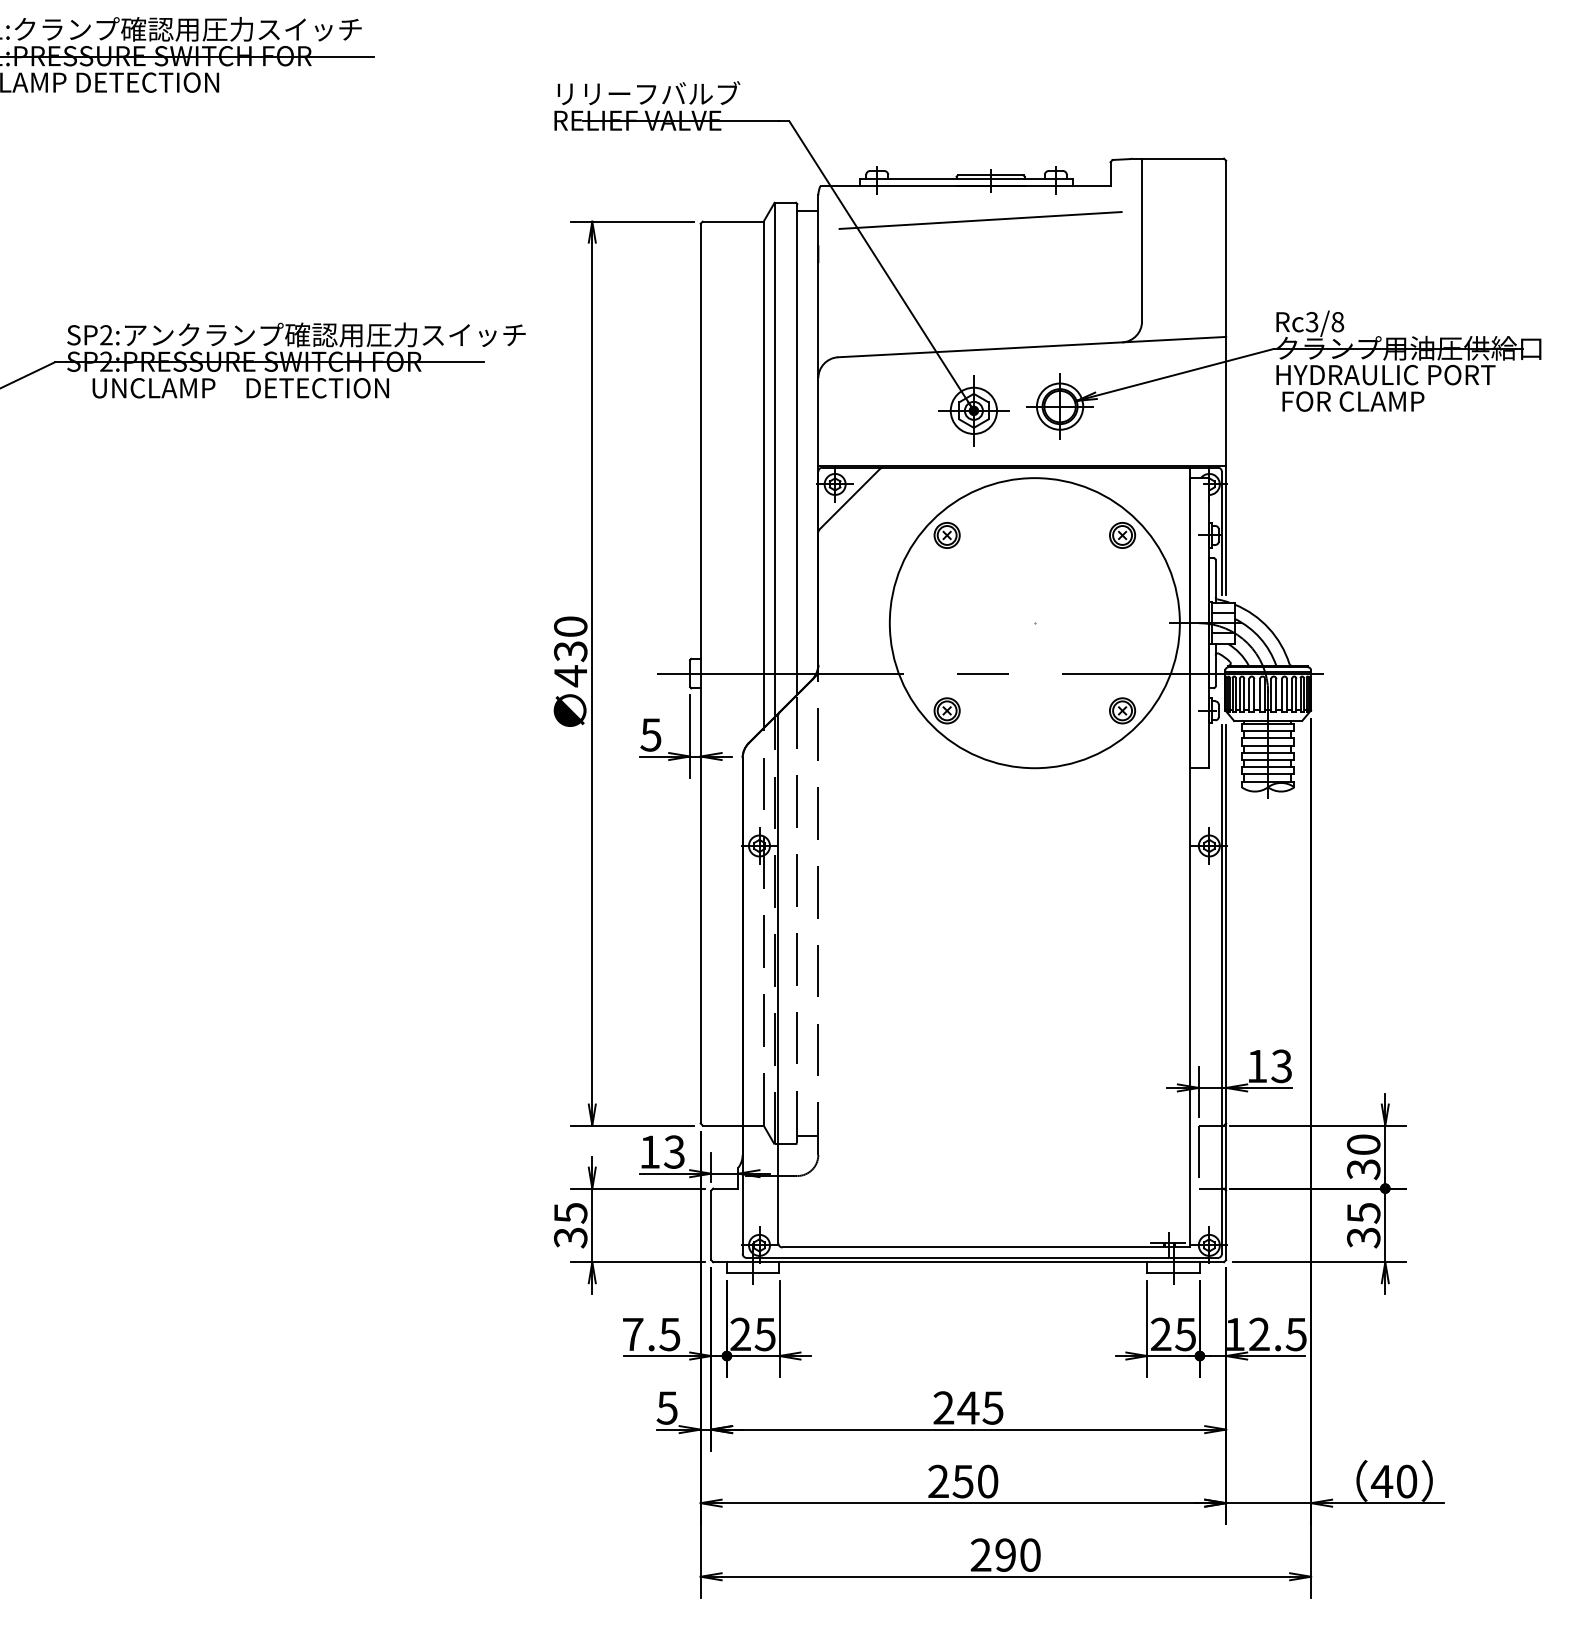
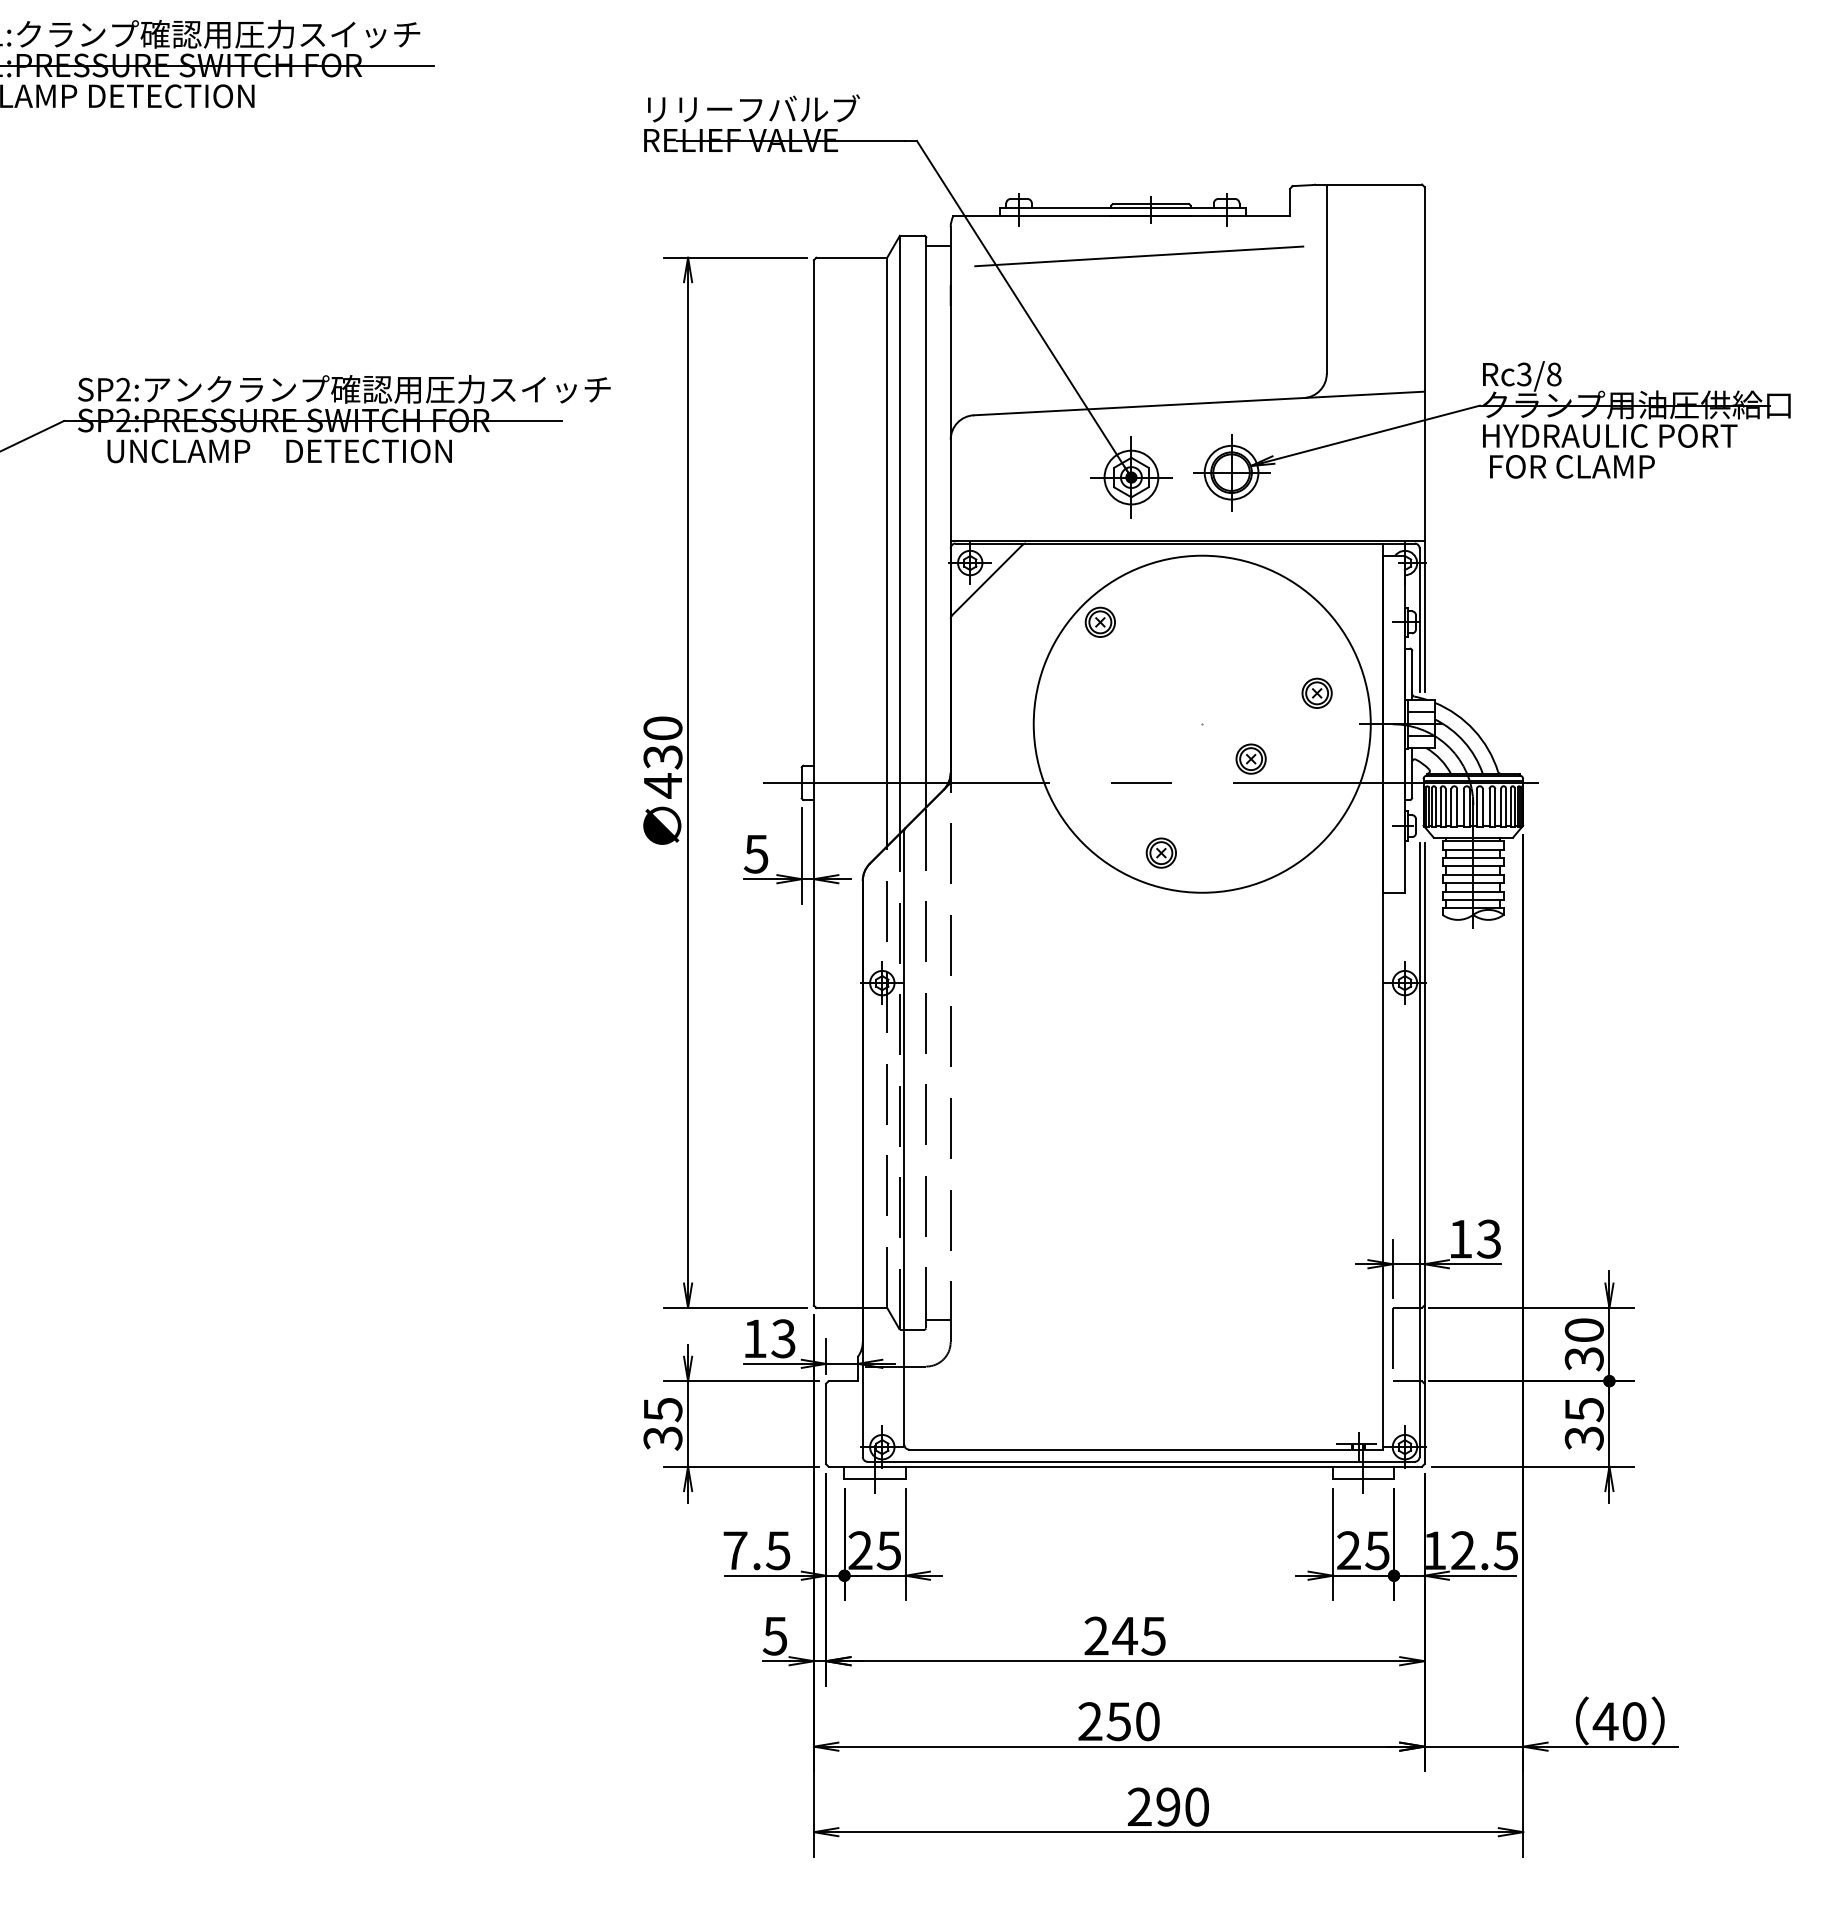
part: (1121, 534) -> (1316, 692), moved
part: (946, 710) -> (1160, 852), moved
part: (1121, 710) -> (1250, 758), moved

